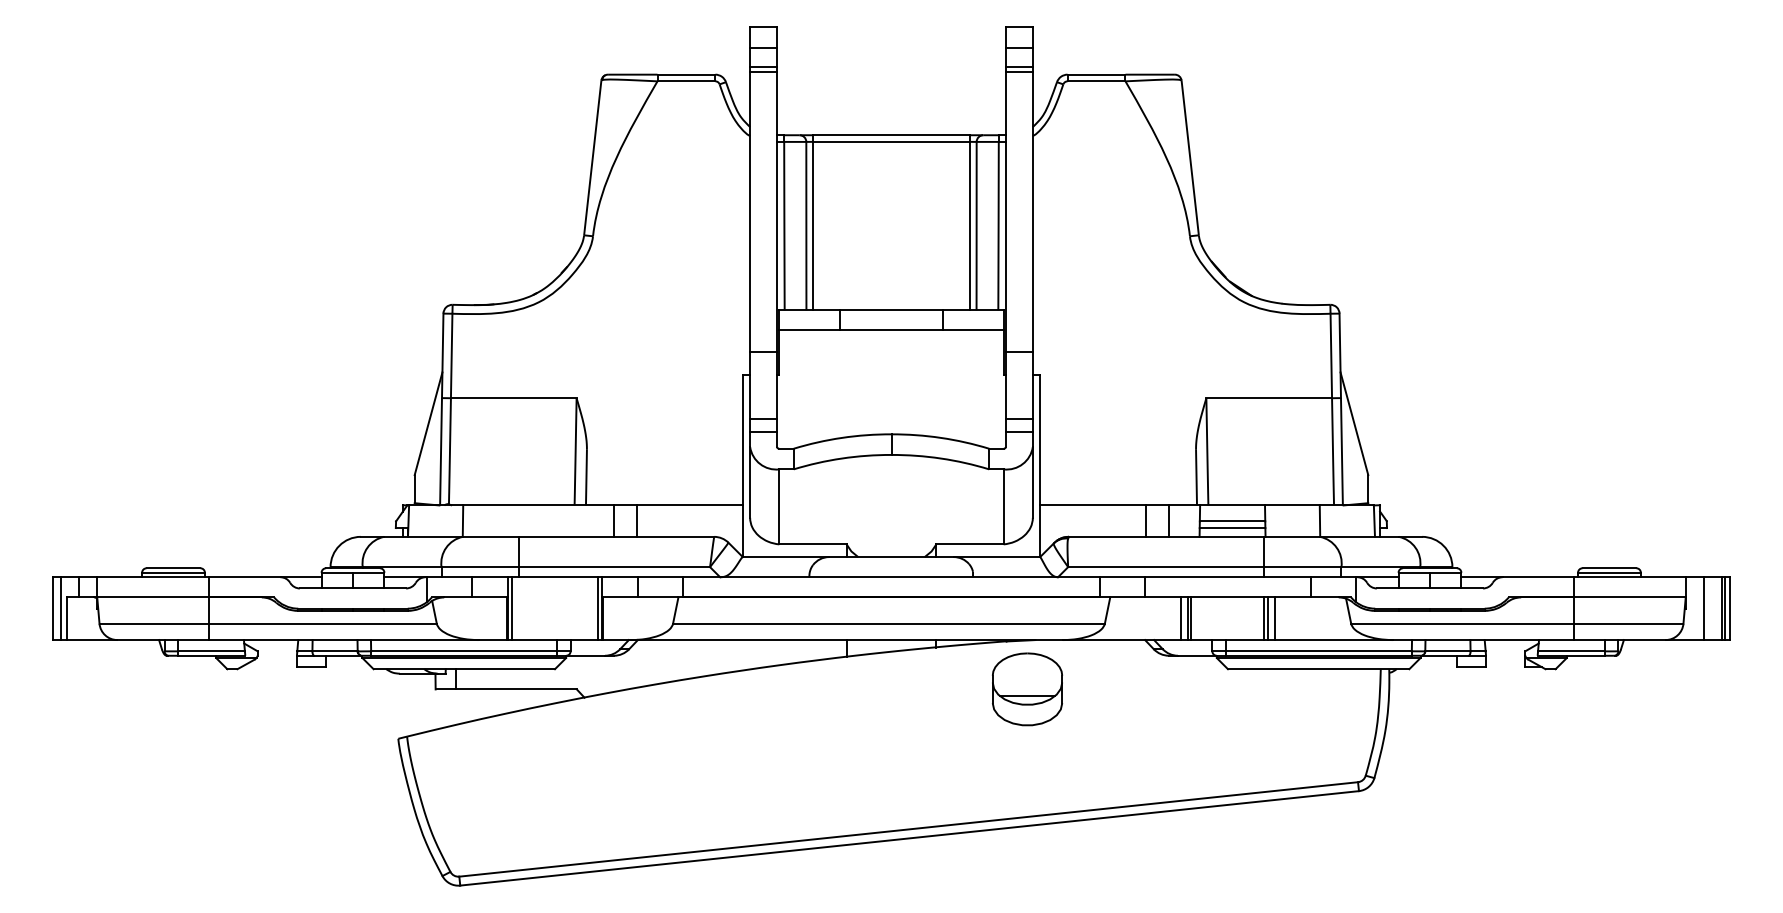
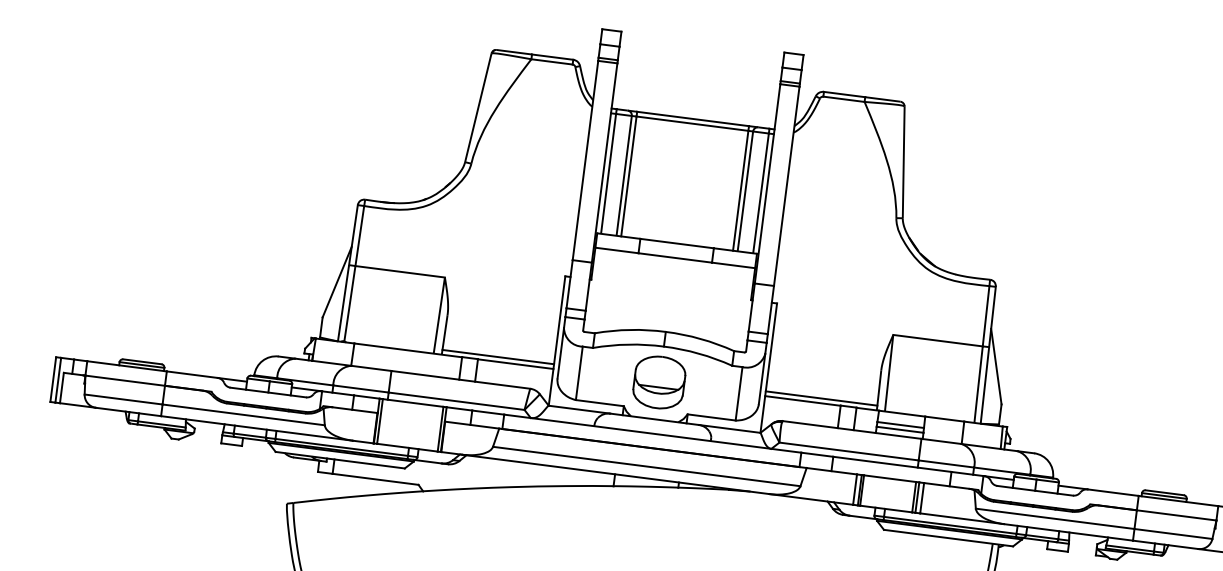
line: (664, 498) -> (498, 356), added
line: (1118, 498) -> (821, 398), added
part: (1027, 689) -> (659, 382), moved

